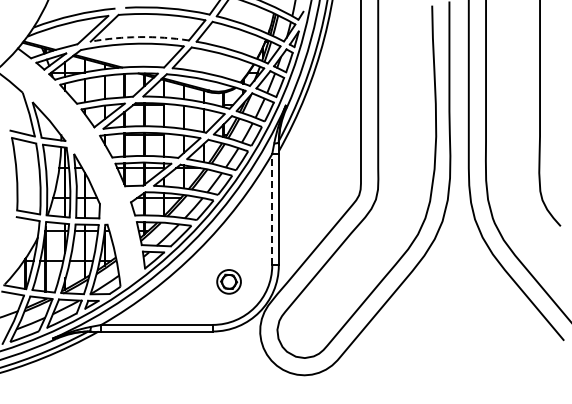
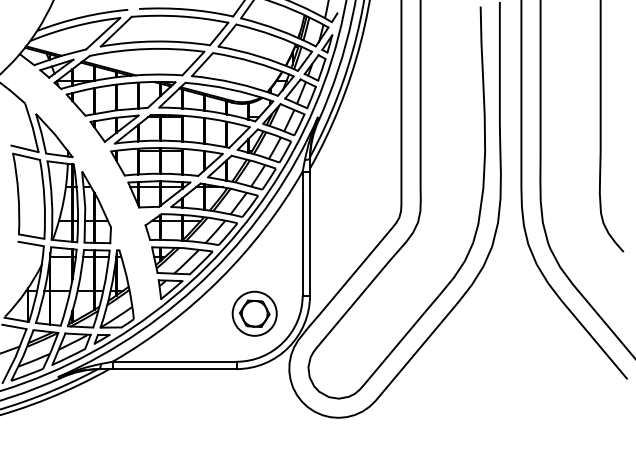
arc: (139, 37) -> (154, 41), dashed -> solid
line: (272, 209) -> (302, 233), dashed -> solid
part: (228, 281) -> (254, 313), size x1.67

